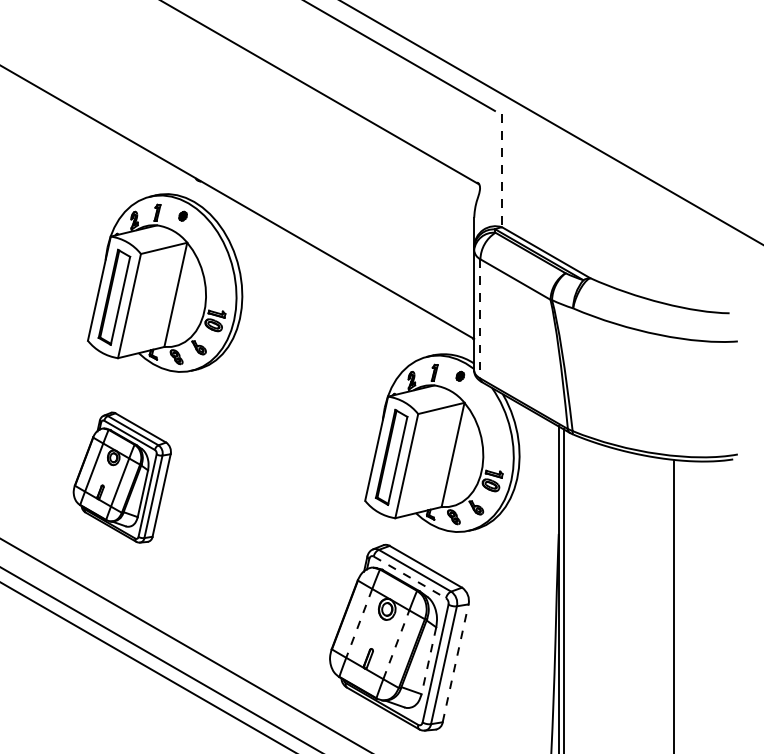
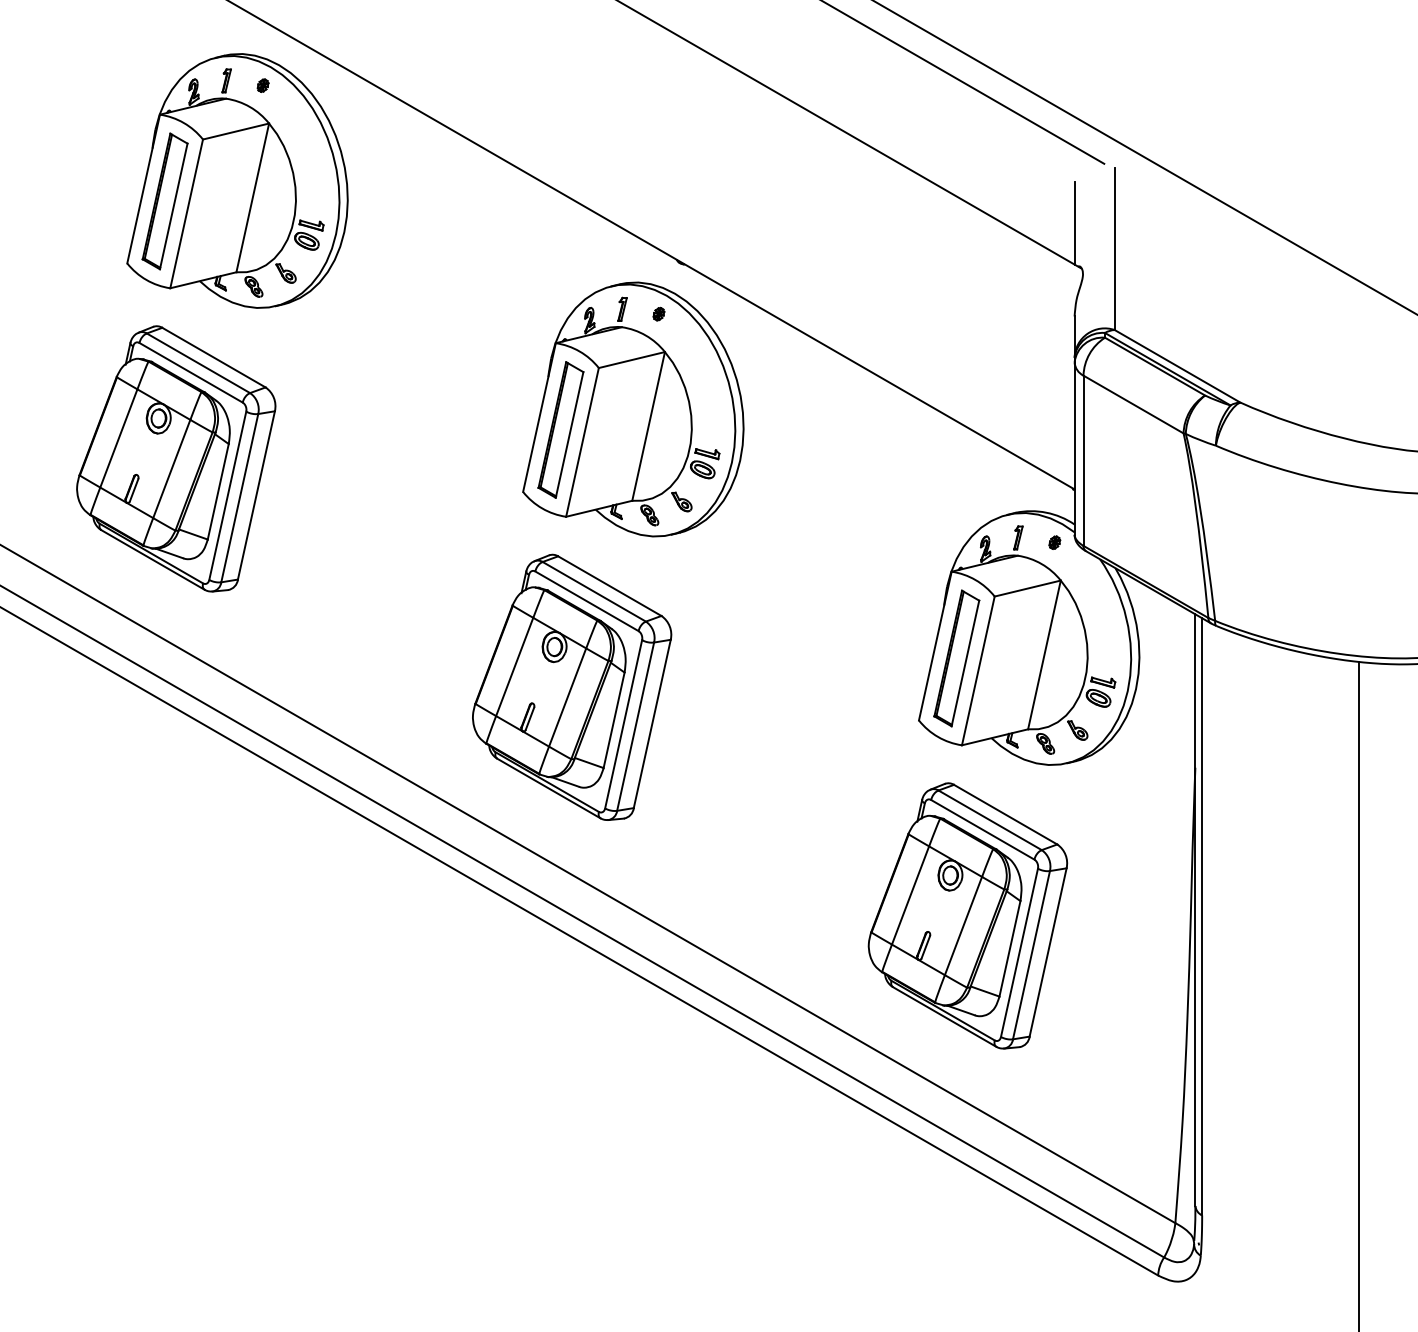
line: (474, 152) -> (1074, 222), added
line: (502, 170) -> (1114, 249), dashed -> solid
line: (480, 319) -> (1083, 461), dashed -> solid
part: (122, 477) -> (572, 686), size x1.43
line: (409, 577) -> (982, 829), dashed -> solid
line: (359, 623) -> (910, 895), dashed -> solid
line: (396, 645) -> (963, 926), dashed -> solid
line: (428, 660) -> (1009, 948), dashed -> solid
line: (455, 662) -> (1048, 951), dashed -> solid

